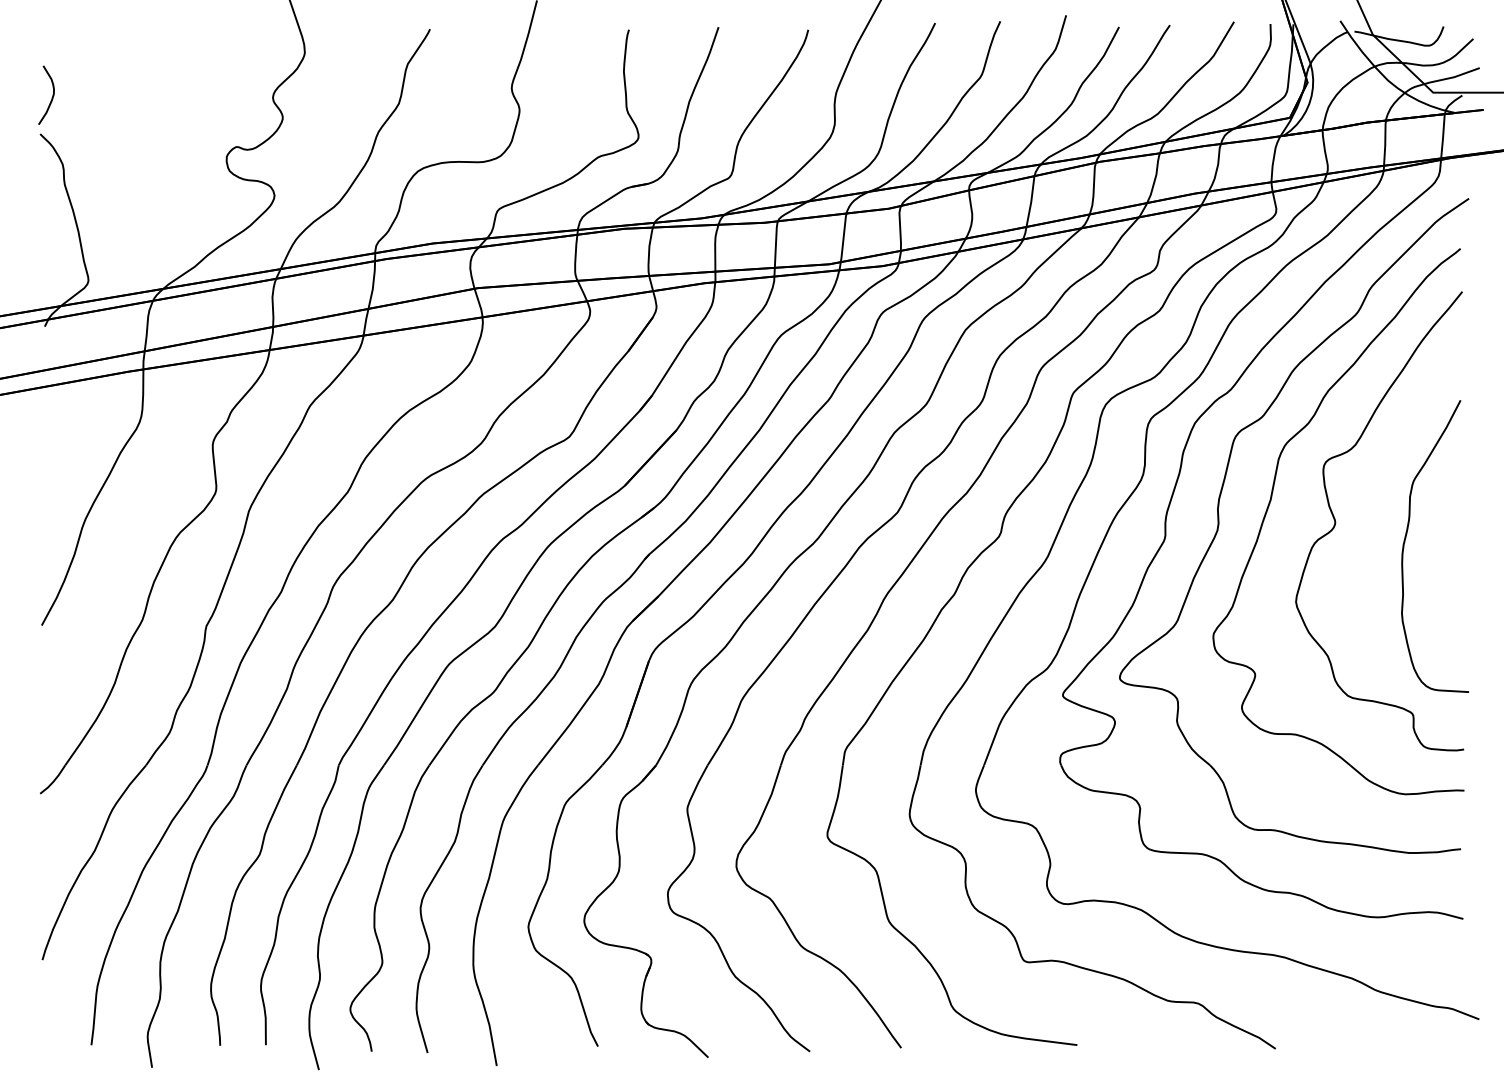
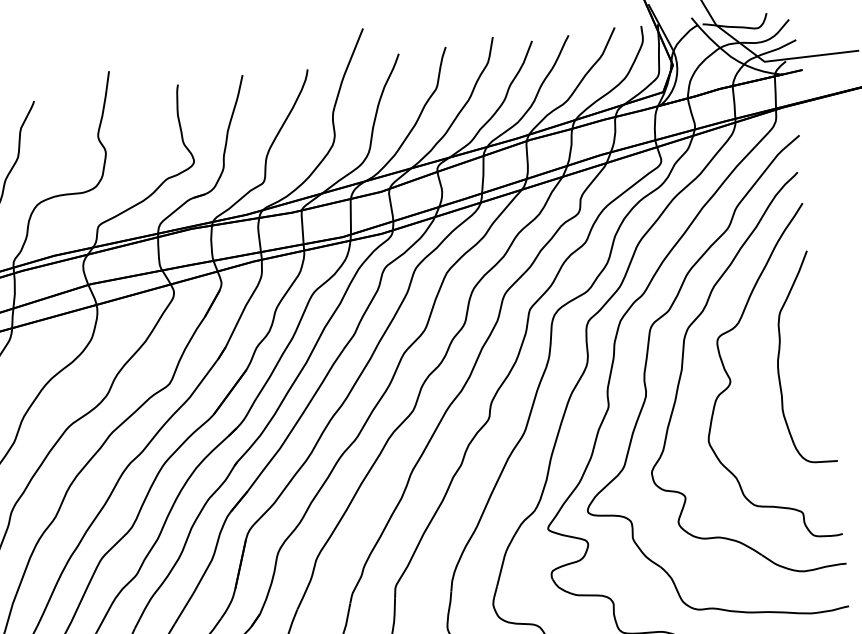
curve: (1406, 538) -> (779, 355), moved

